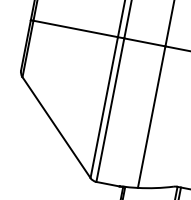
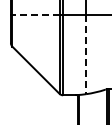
line: (74, 29) -> (35, 15), solid -> dashed
line: (152, 117) -> (86, 54), solid -> dashed

